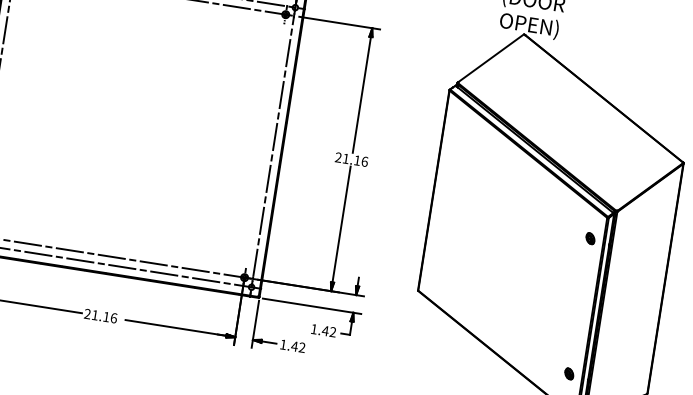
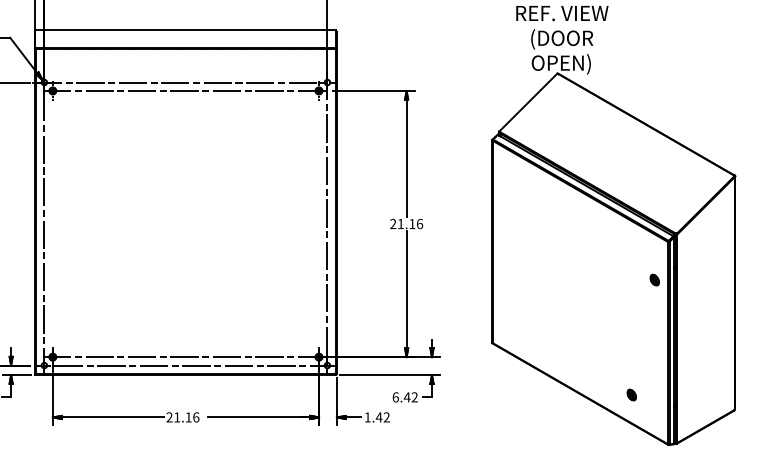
part: (590, 238) -> (654, 279), moved
text: (313, 329) -> (395, 397), 1.42 -> 6.42
part: (569, 373) -> (631, 394), moved

